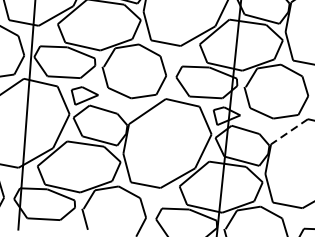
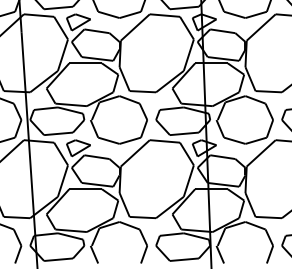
line: (289, 131) -> (261, 153), dashed -> solid

